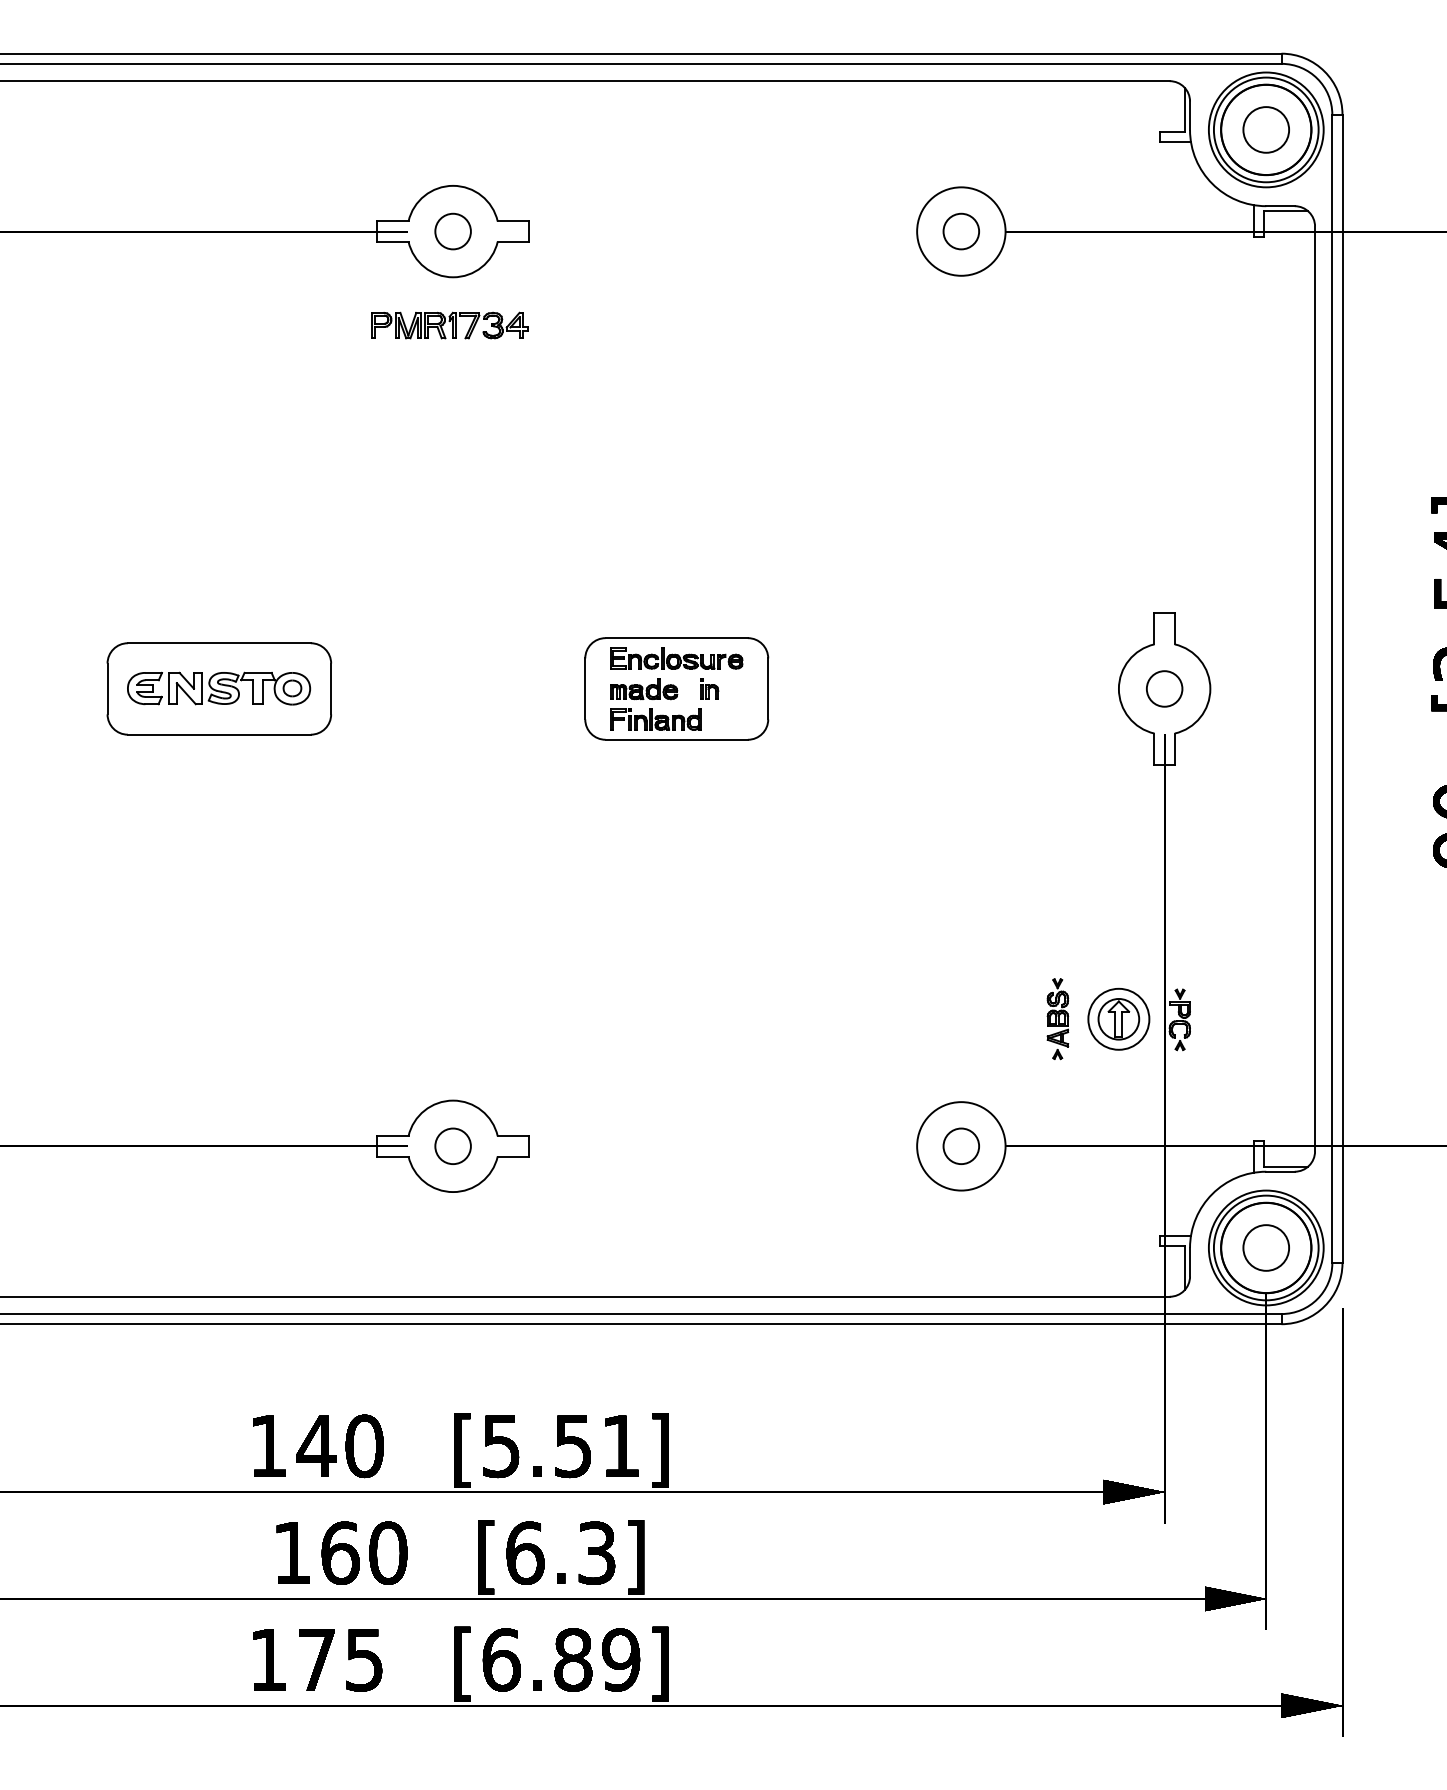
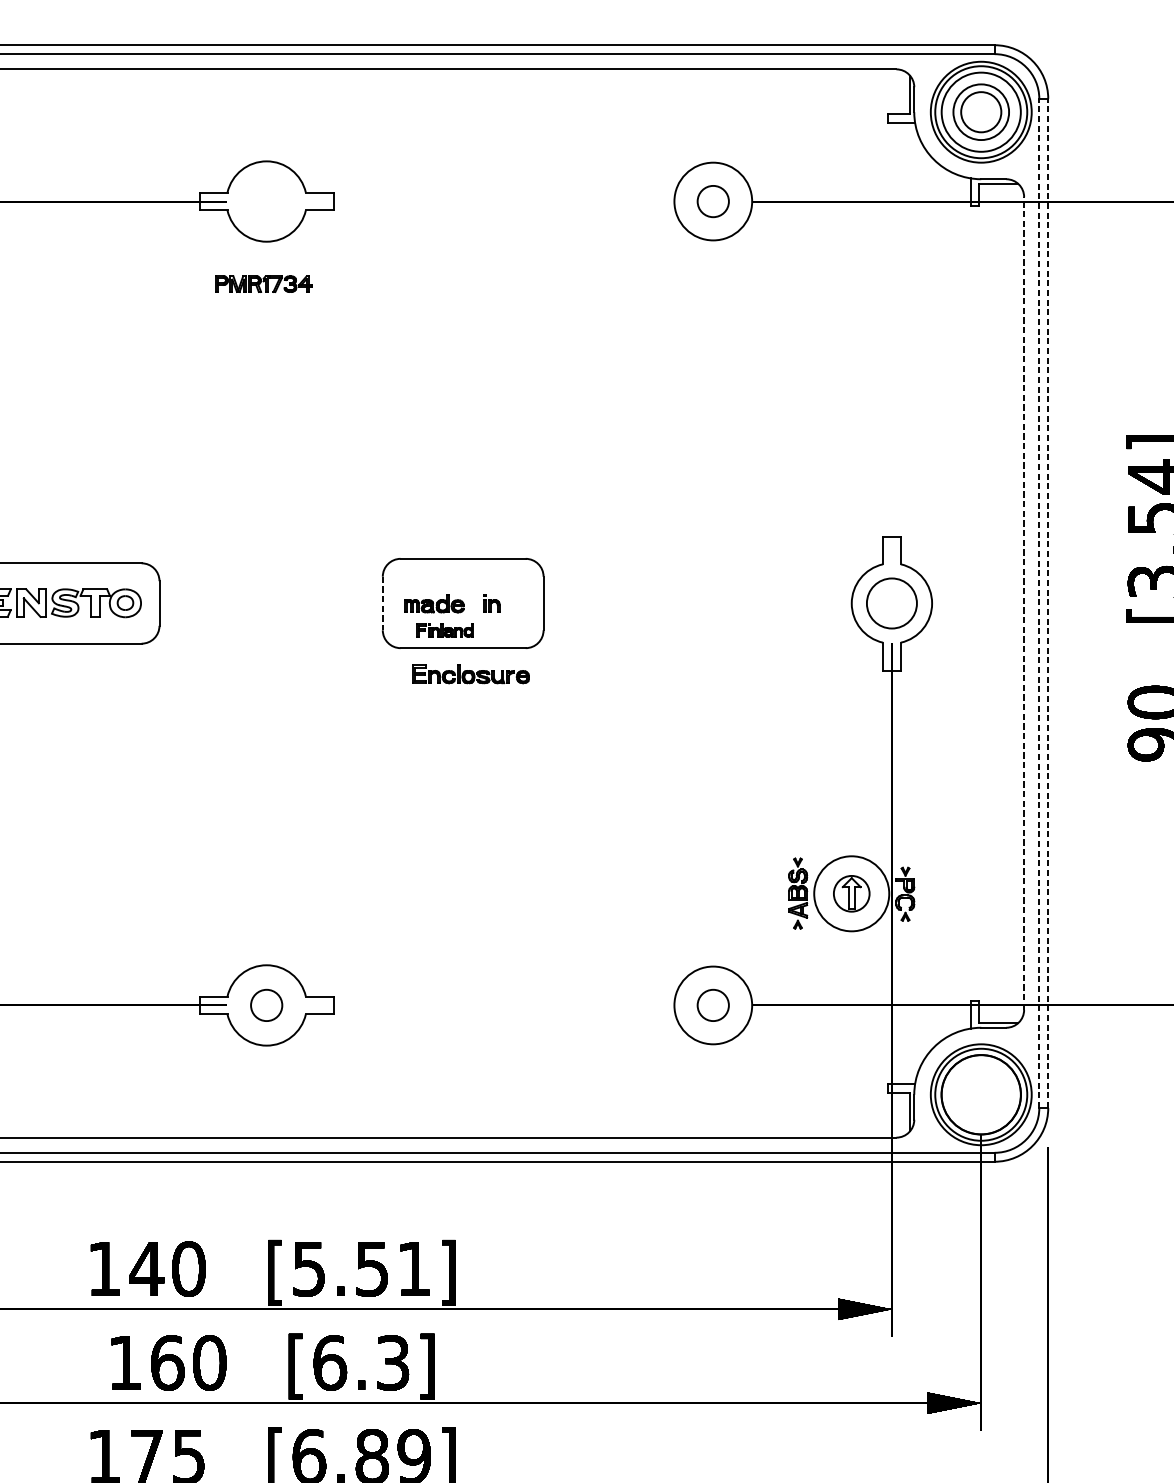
circle: (1266, 129) -> (981, 111), size x0.7
circle: (452, 231) -> (266, 201), removed
part: (449, 325) -> (263, 284), size x0.7
part: (676, 658) -> (470, 674), moved
circle: (1164, 688) -> (891, 603), size x1.6
line: (1315, 688) -> (1024, 603), solid -> dashed
line: (1332, 688) -> (1039, 603), solid -> dashed
line: (1342, 688) -> (1048, 603), solid -> dashed
line: (585, 689) -> (383, 603), solid -> dashed
part: (655, 719) -> (444, 630), size x0.7
circle: (1118, 1018) -> (851, 893), size x1.4
circle: (1265, 1247) -> (980, 1094), removed

